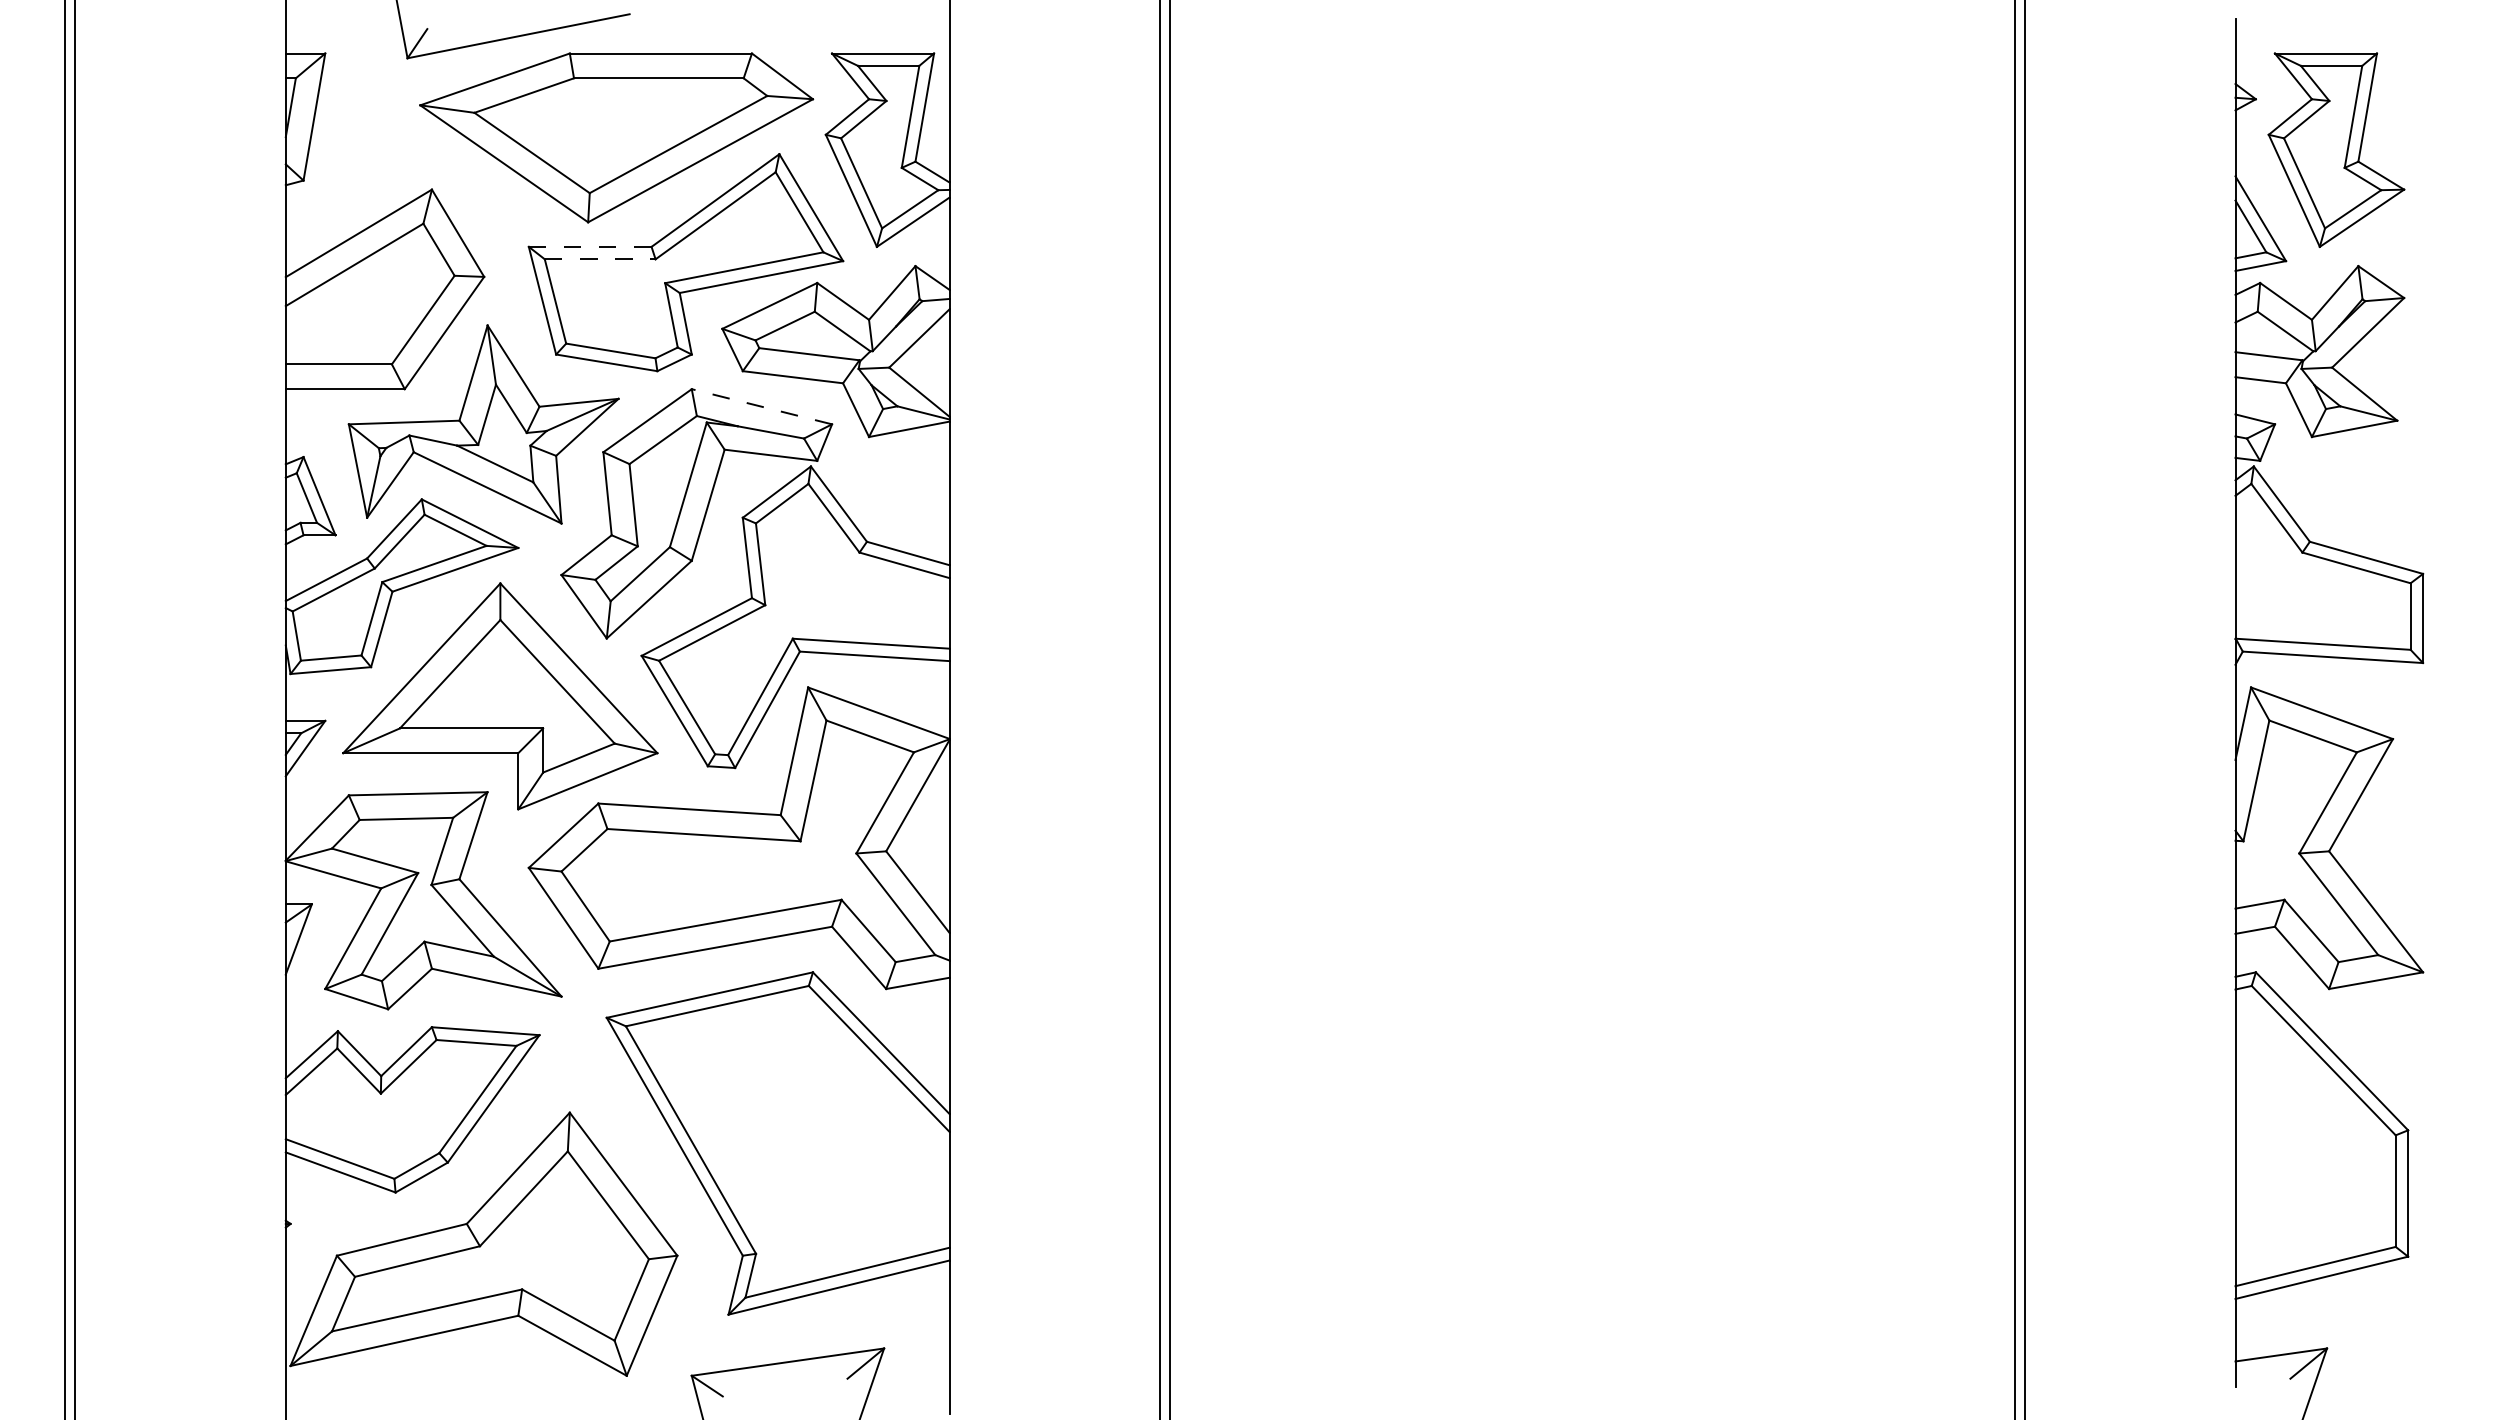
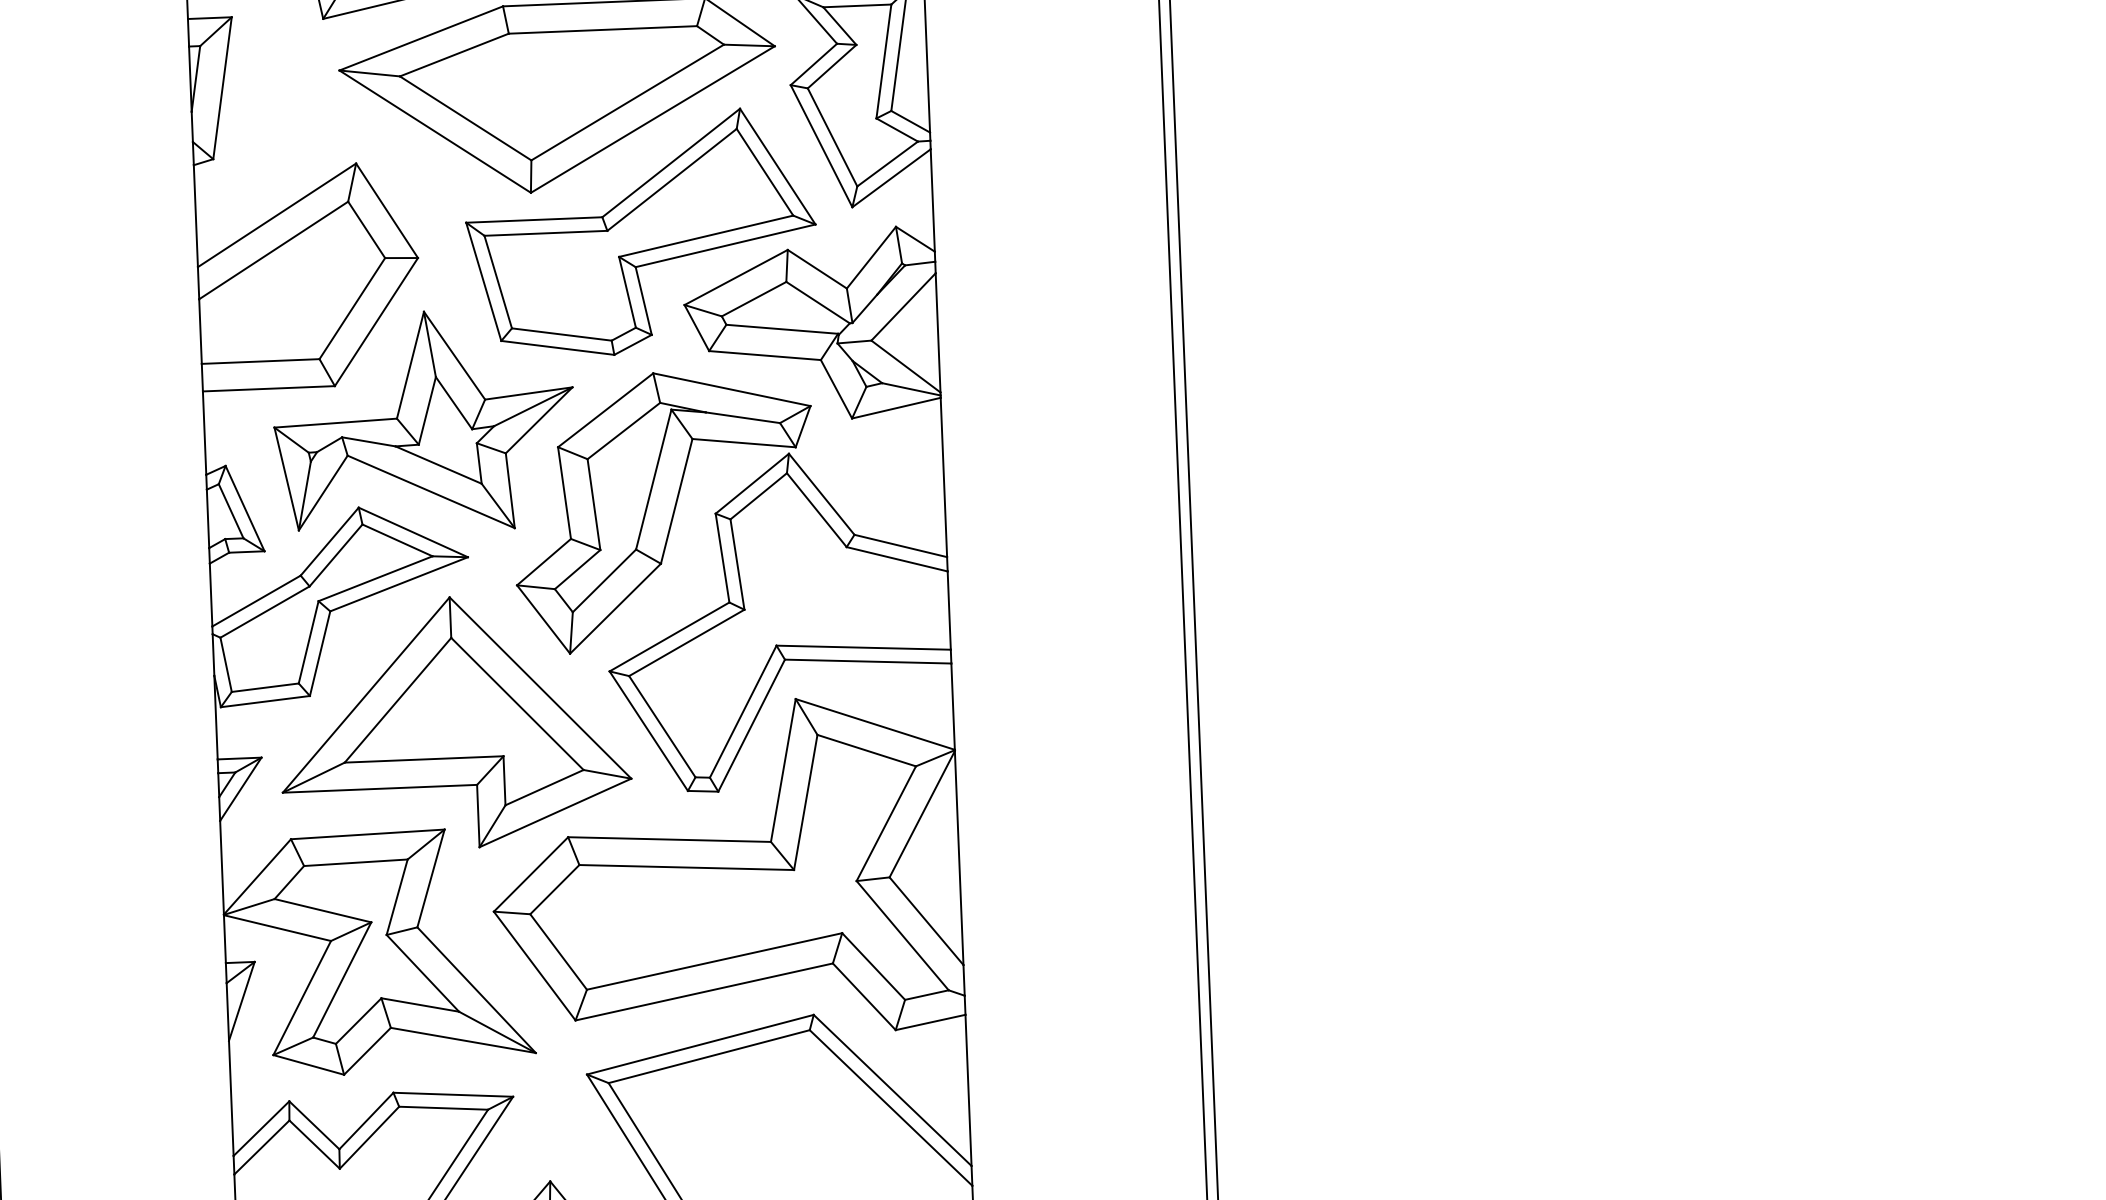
line: (589, 246) -> (533, 219), dashed -> solid
line: (600, 259) -> (546, 233), dashed -> solid
line: (761, 406) -> (731, 389), dashed -> solid

